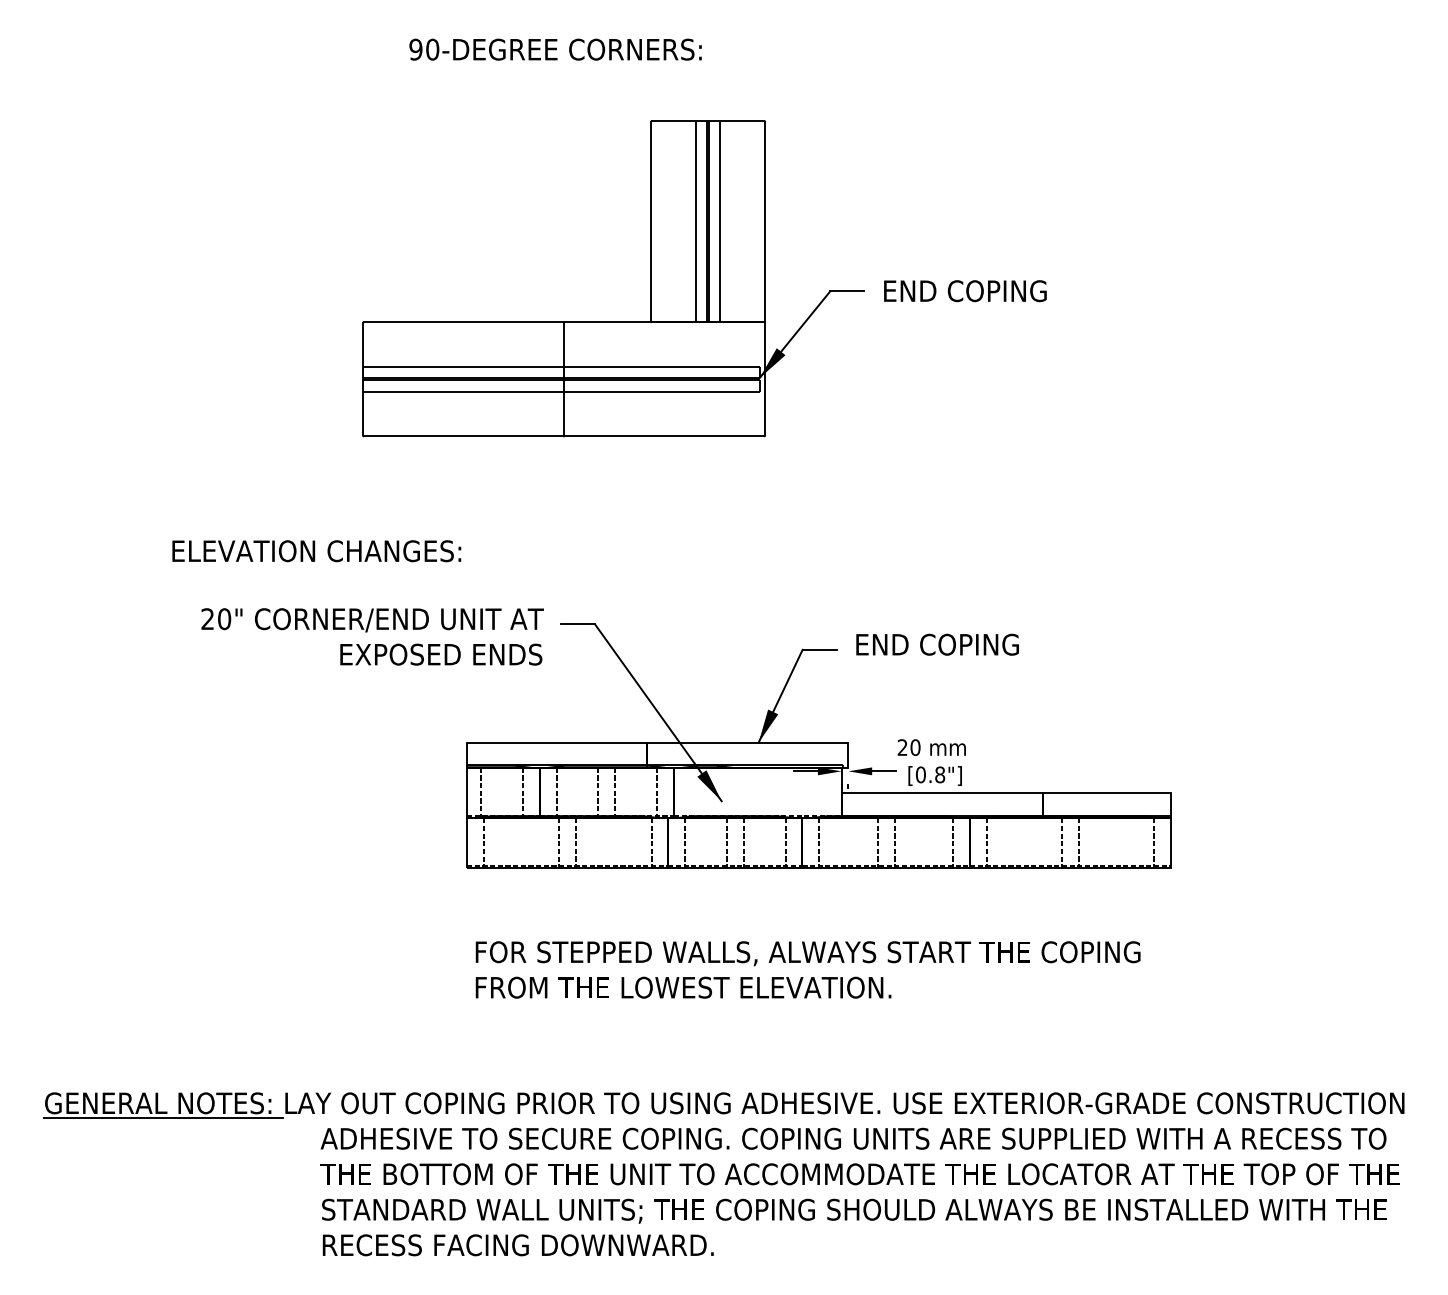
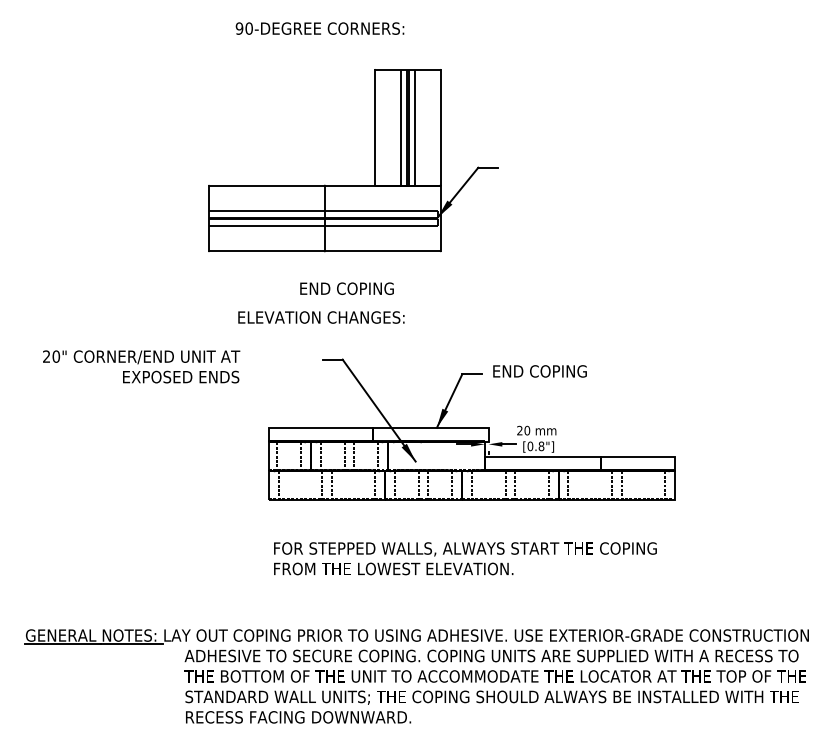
text: (964, 290) -> (346, 288), moved
text: (316, 551) -> (321, 317), moved
text: (372, 636) -> (141, 366), moved

